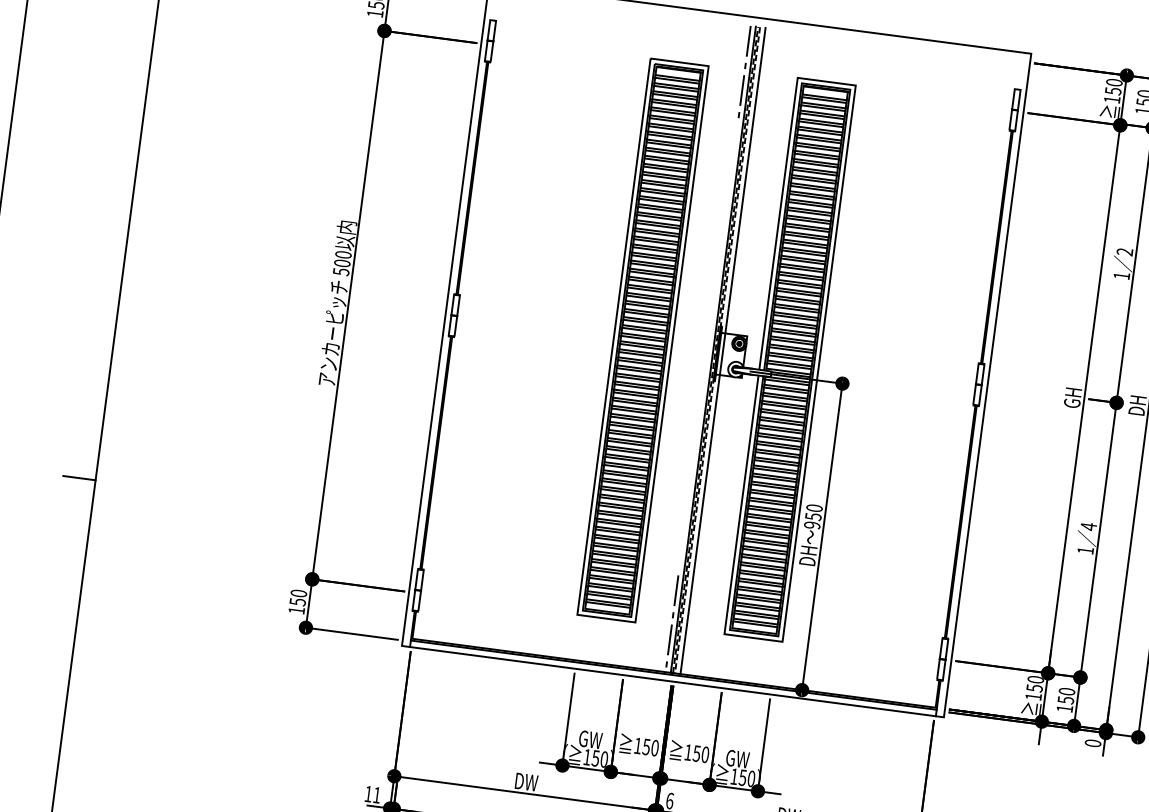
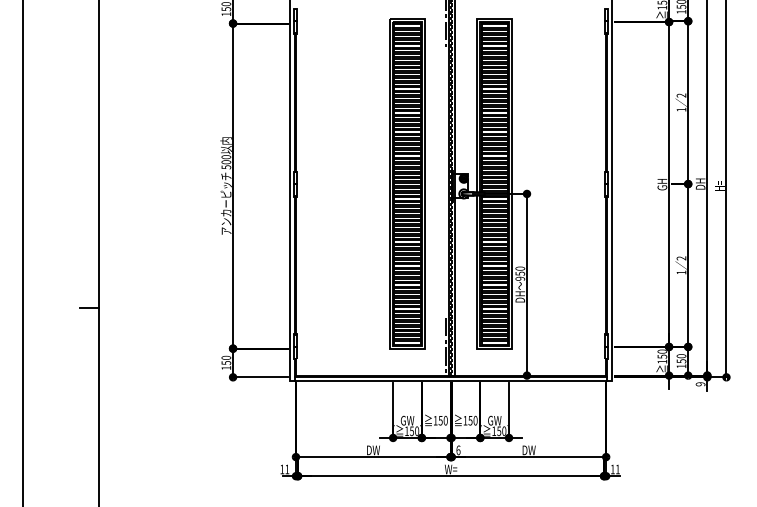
text: (1088, 526) -> (681, 258), 4 -> 2
text: (1092, 743) -> (700, 384), 0 -> 9

